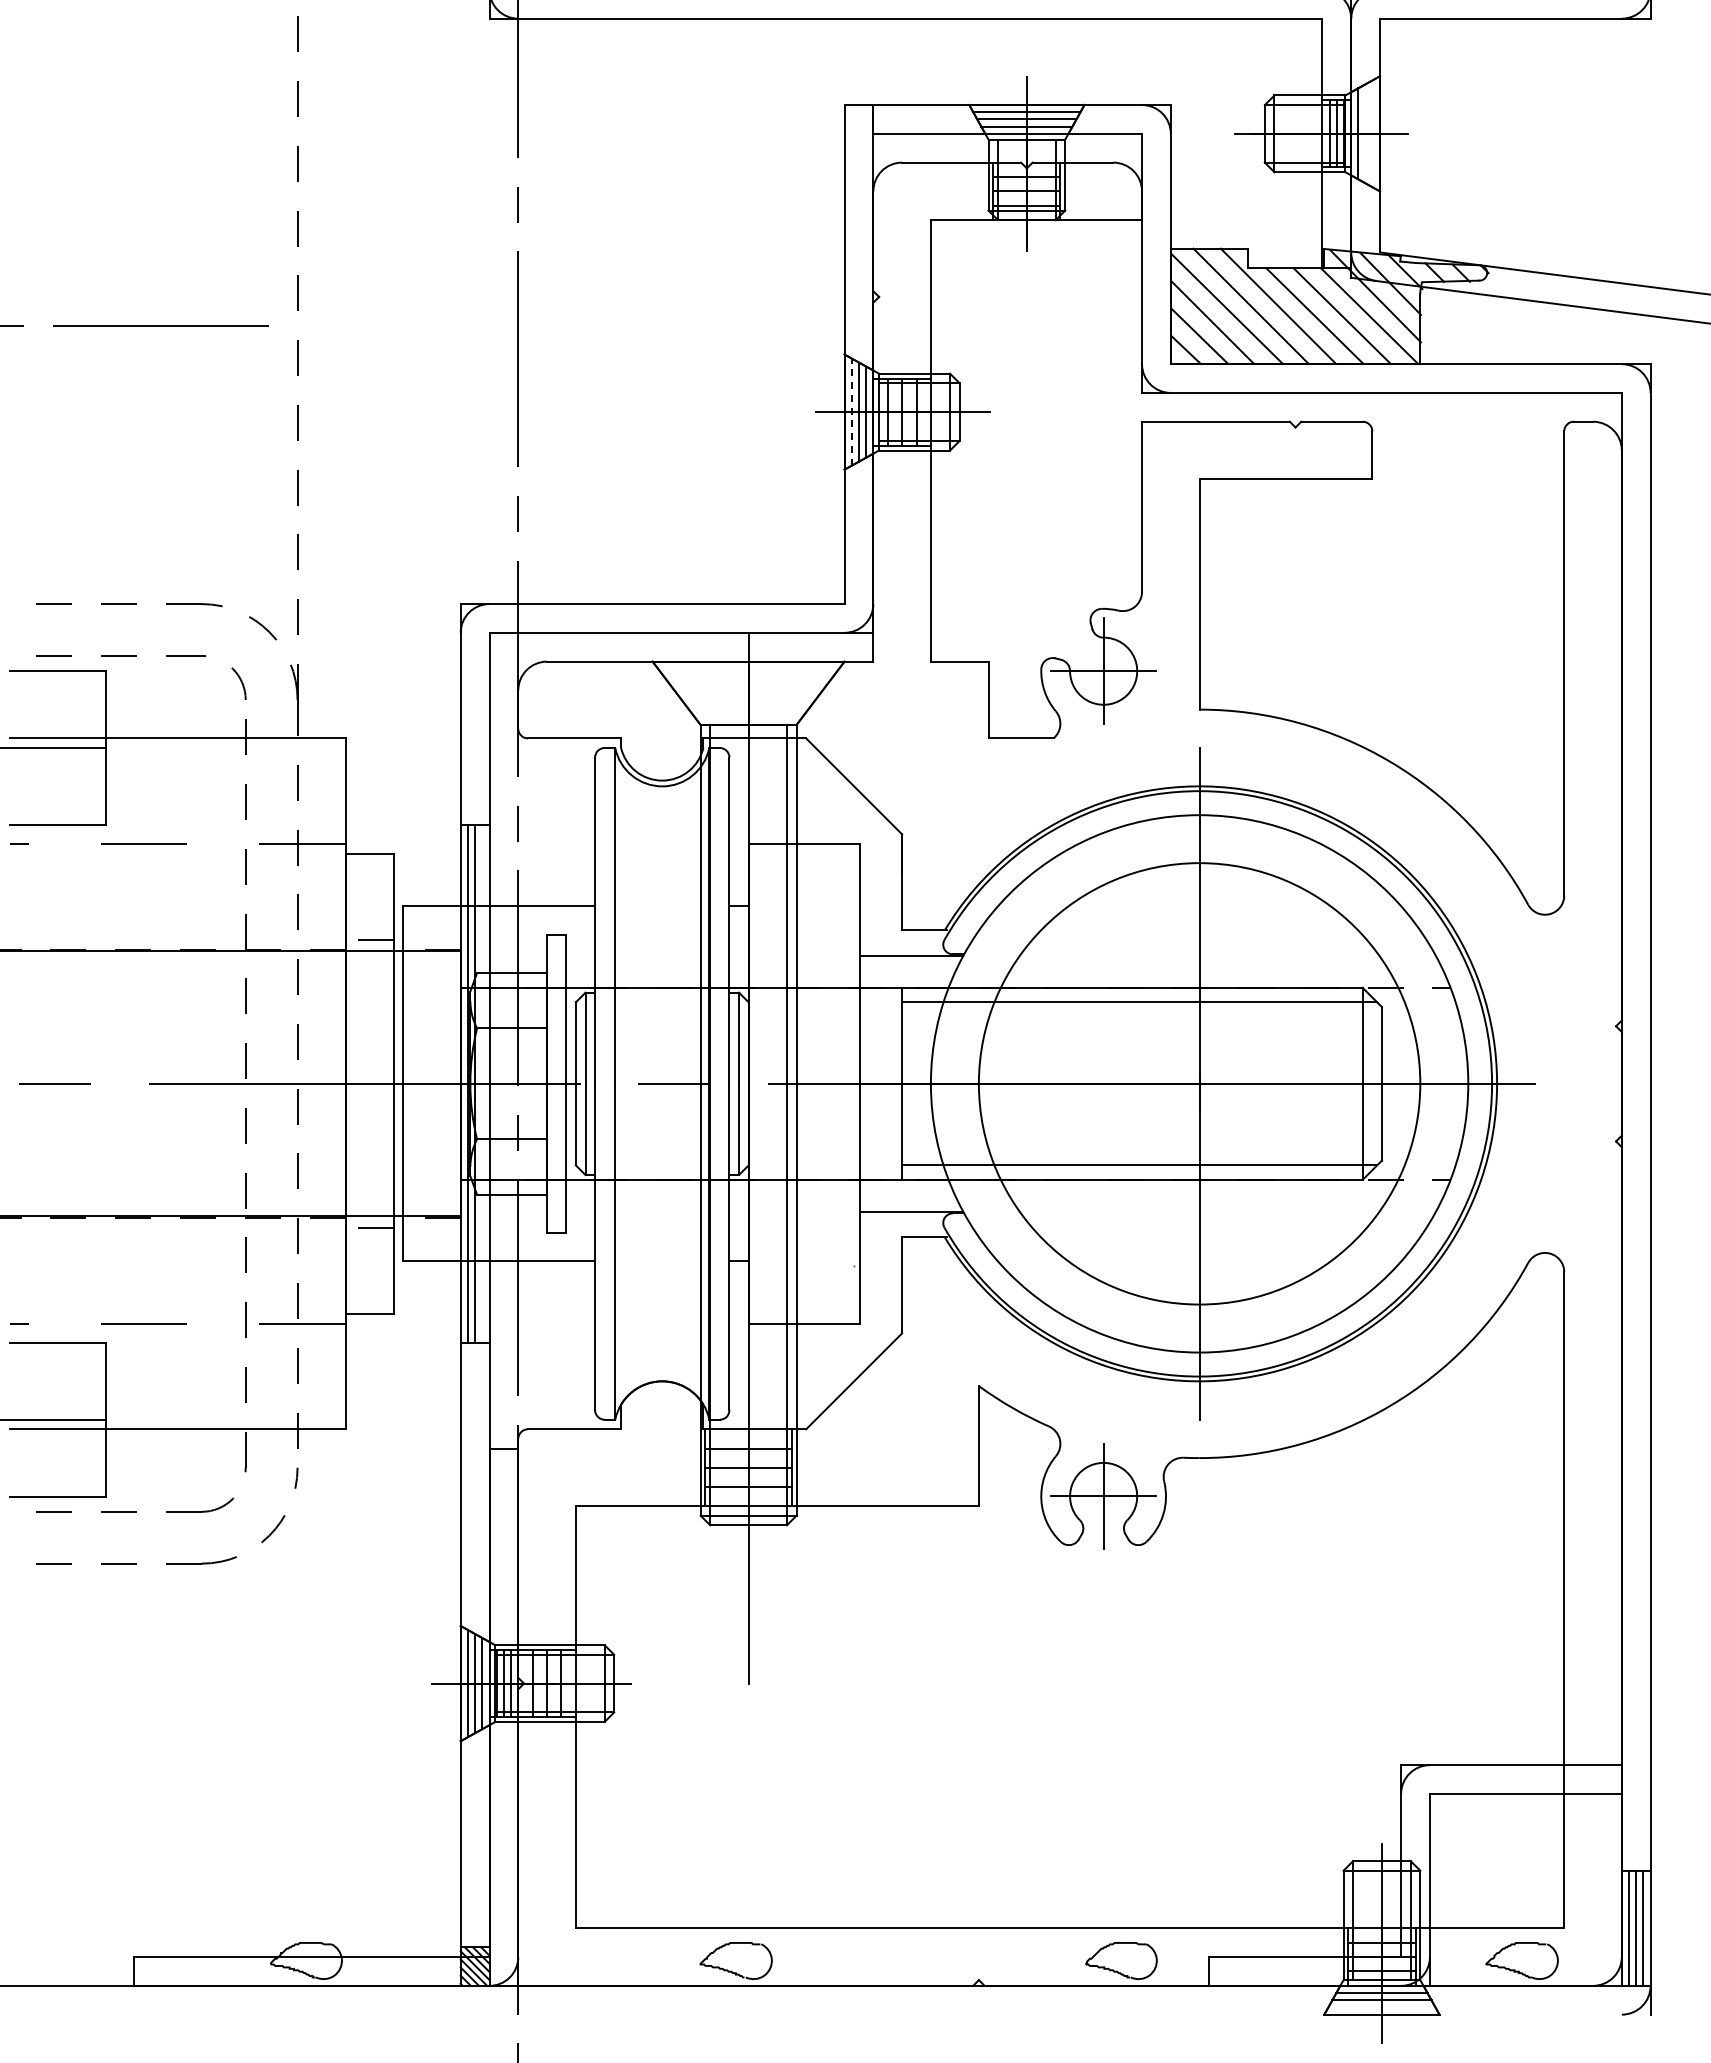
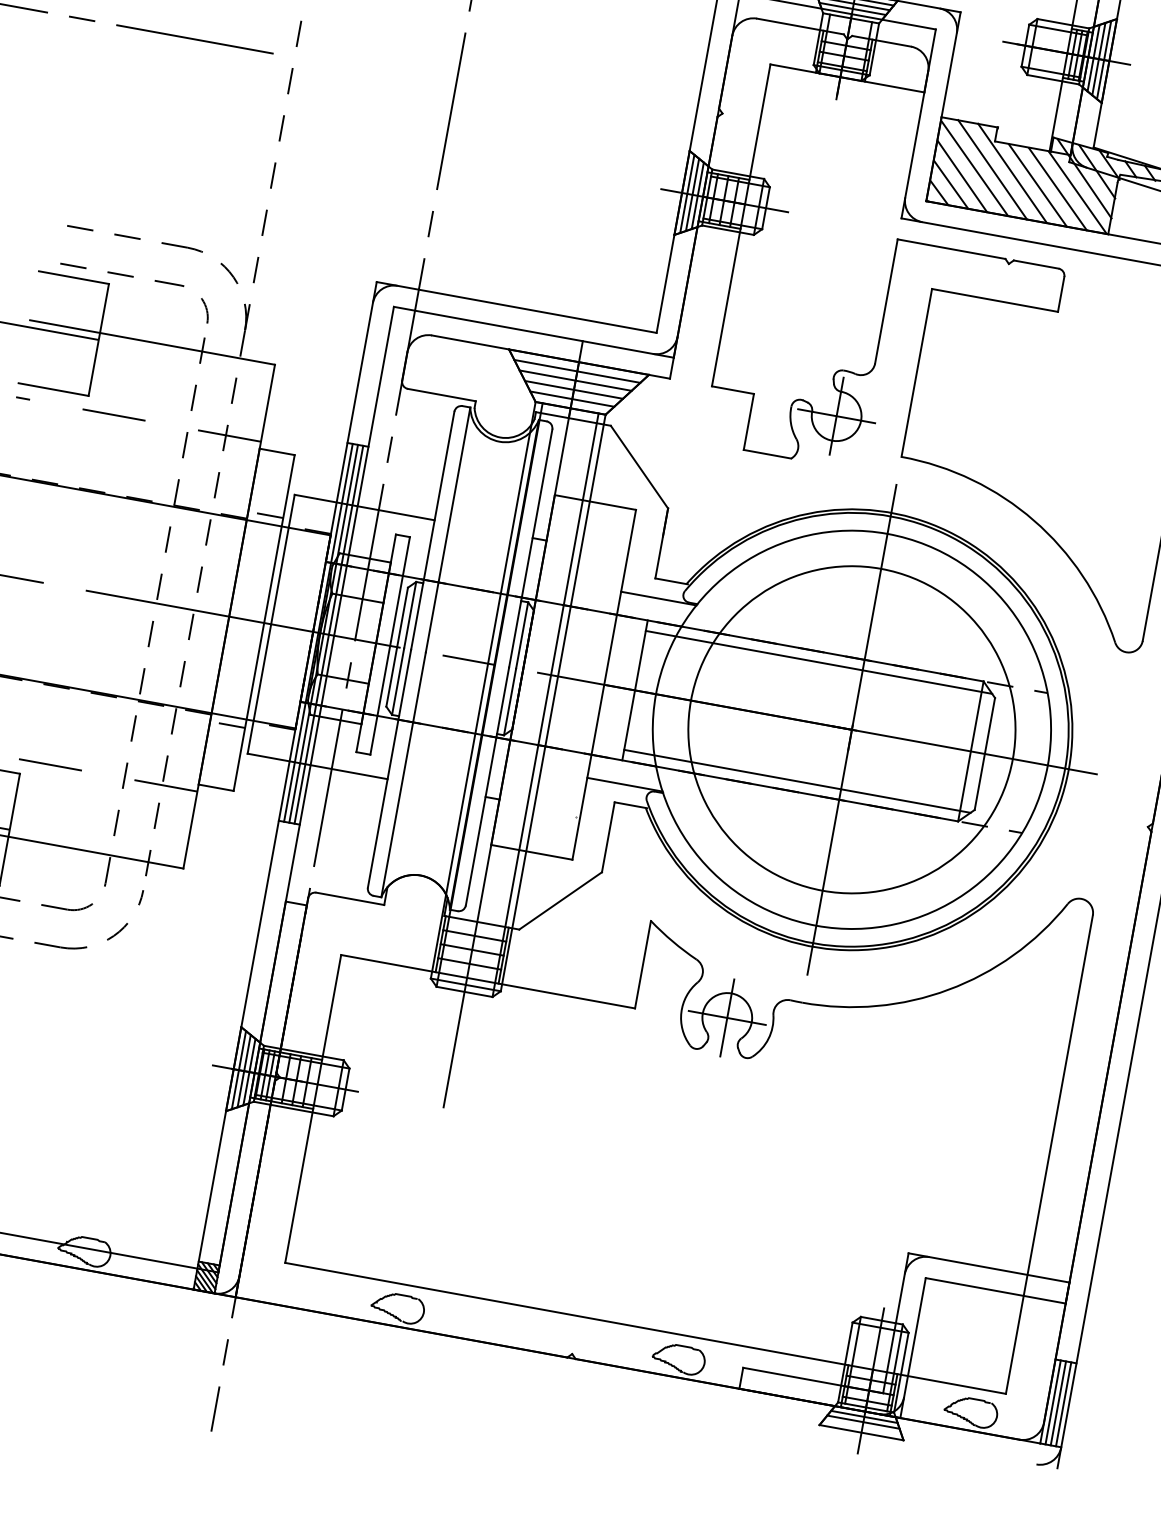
line: (1365, 133) -> (1098, 58), added
line: (1372, 133) -> (1103, 59), added
line: (851, 412) -> (687, 194), dashed -> solid
line: (748, 674) -> (577, 371), added
line: (748, 686) -> (575, 380), added
line: (748, 699) -> (573, 389), added
line: (748, 712) -> (572, 399), added
line: (482, 1083) -> (329, 634), added

